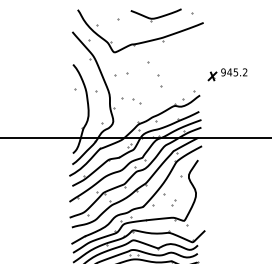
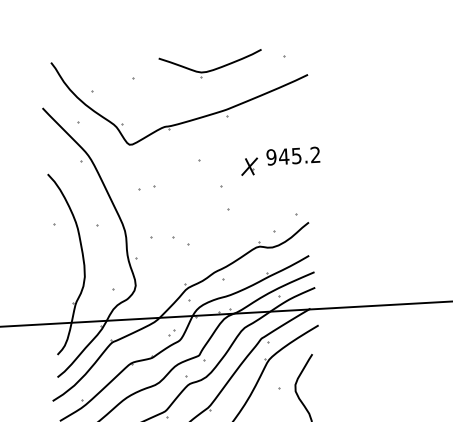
part: (121, 73) -> (146, 186), size x0.62
part: (227, 74) -> (279, 161), moved

